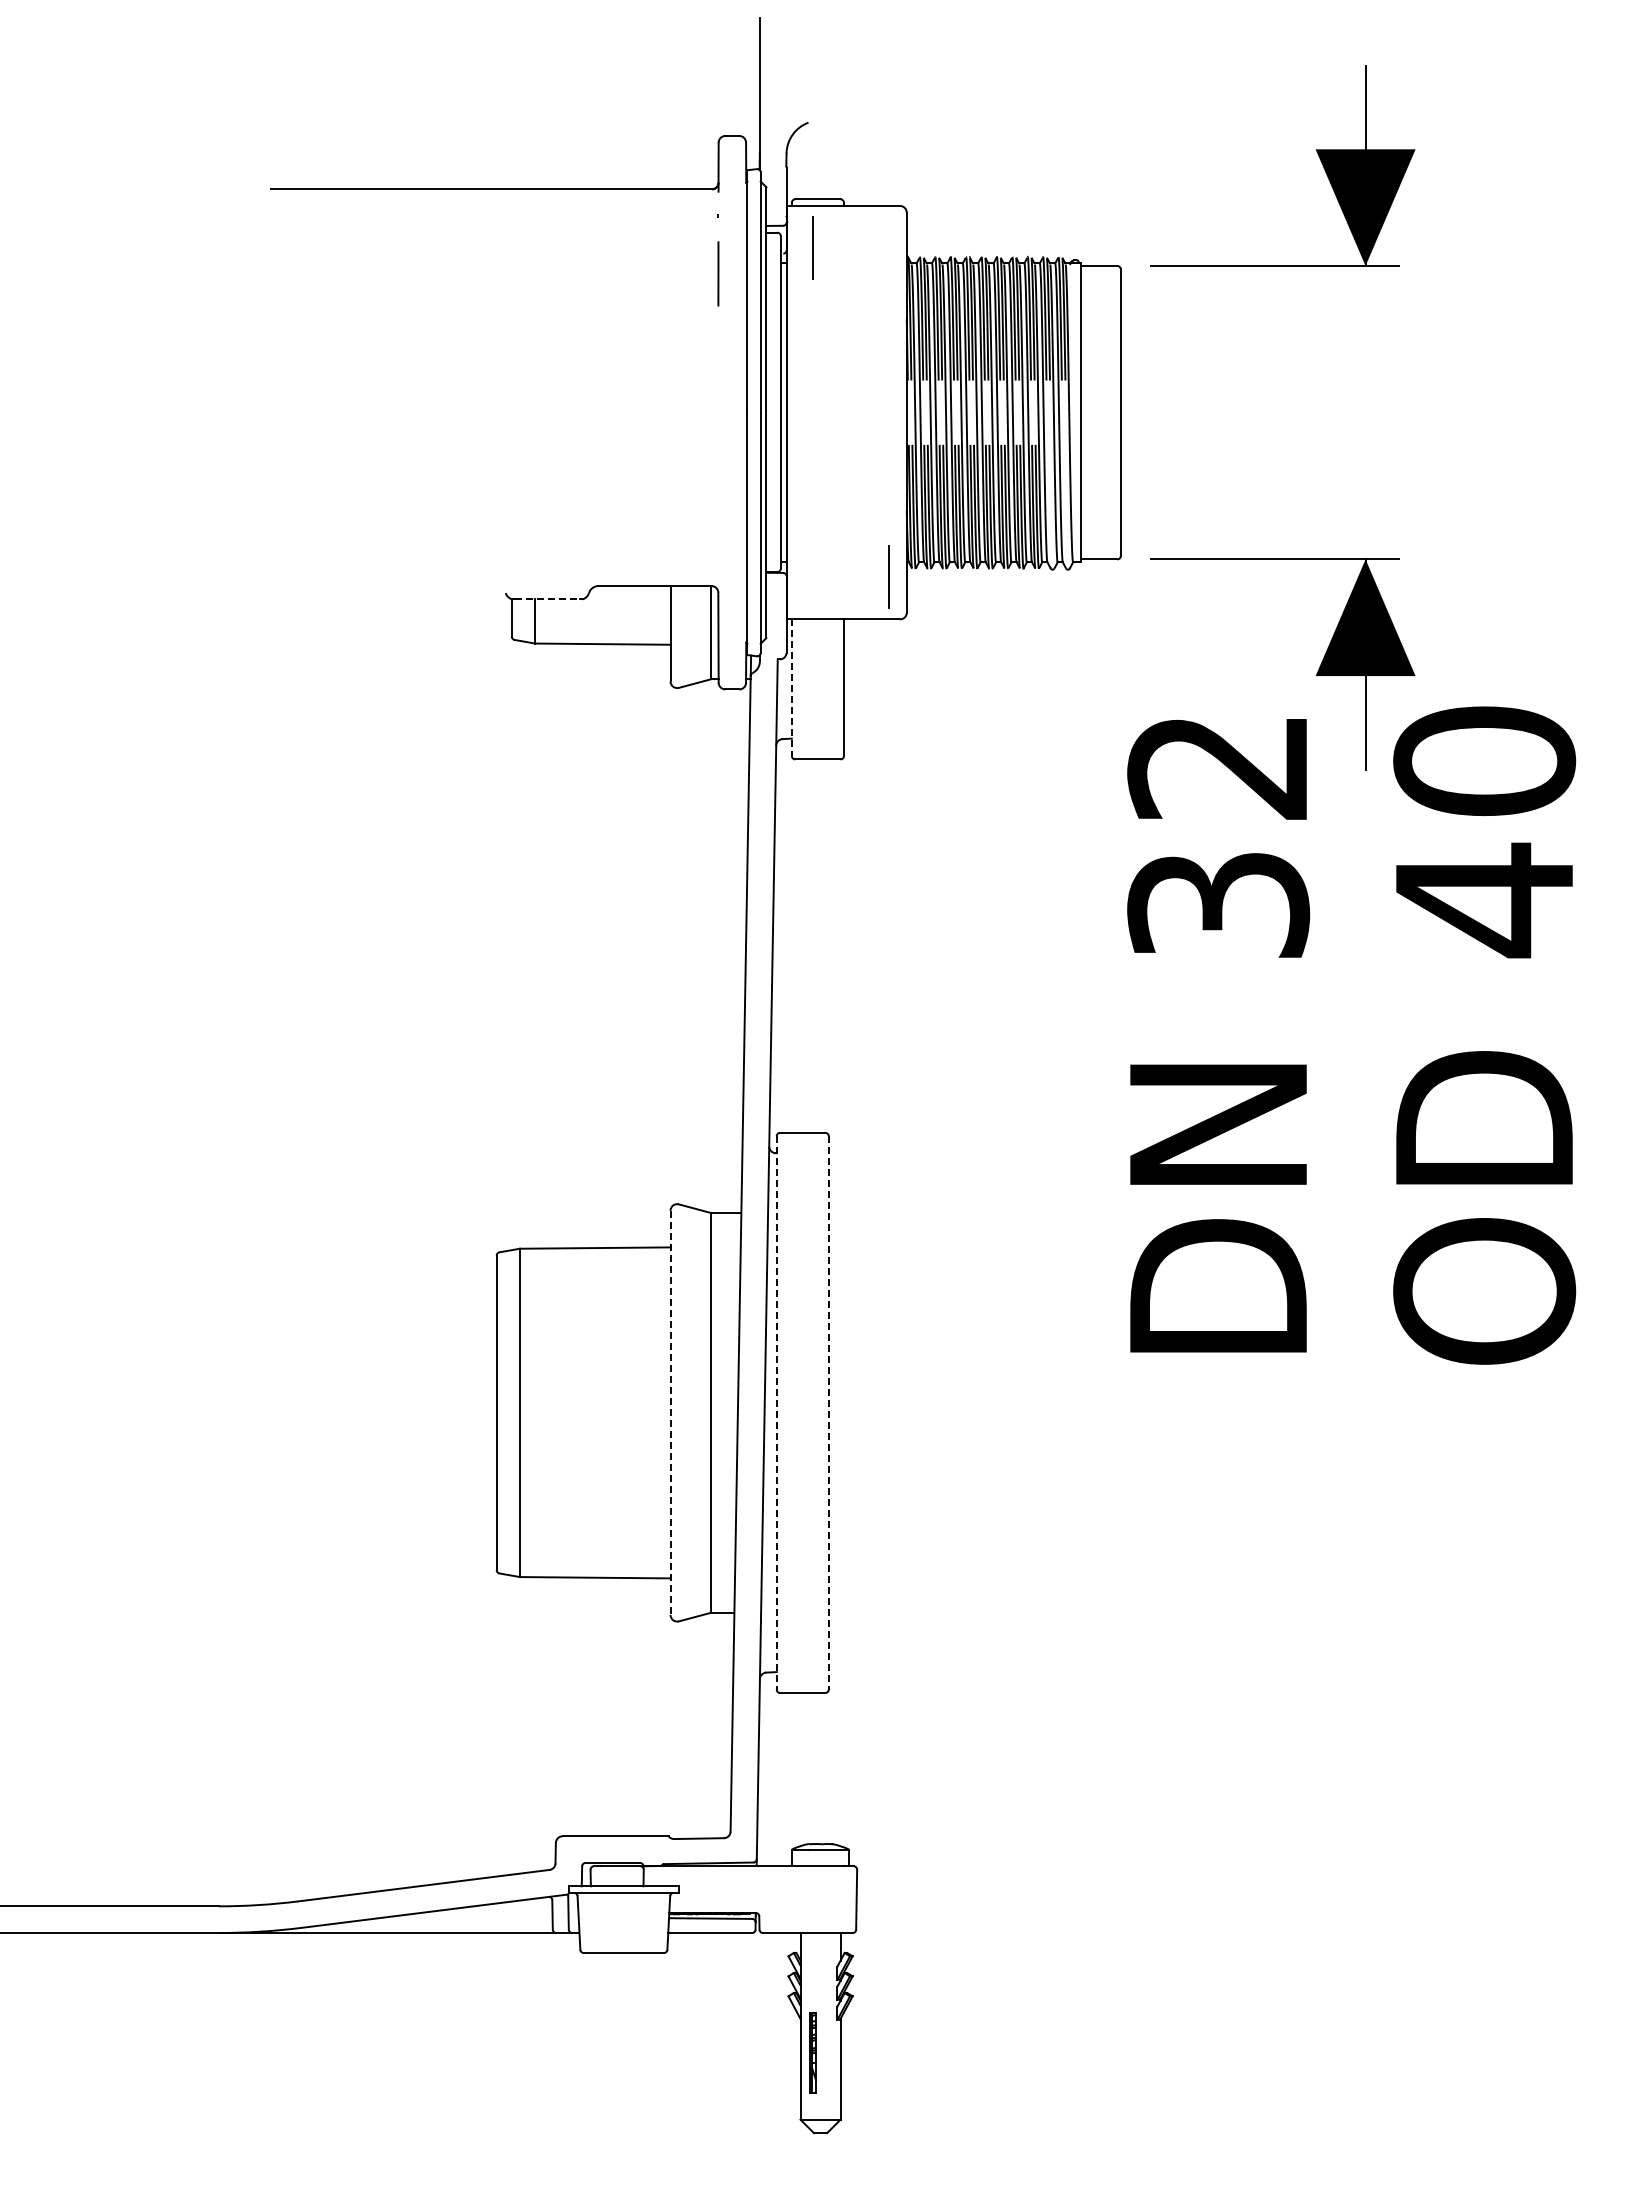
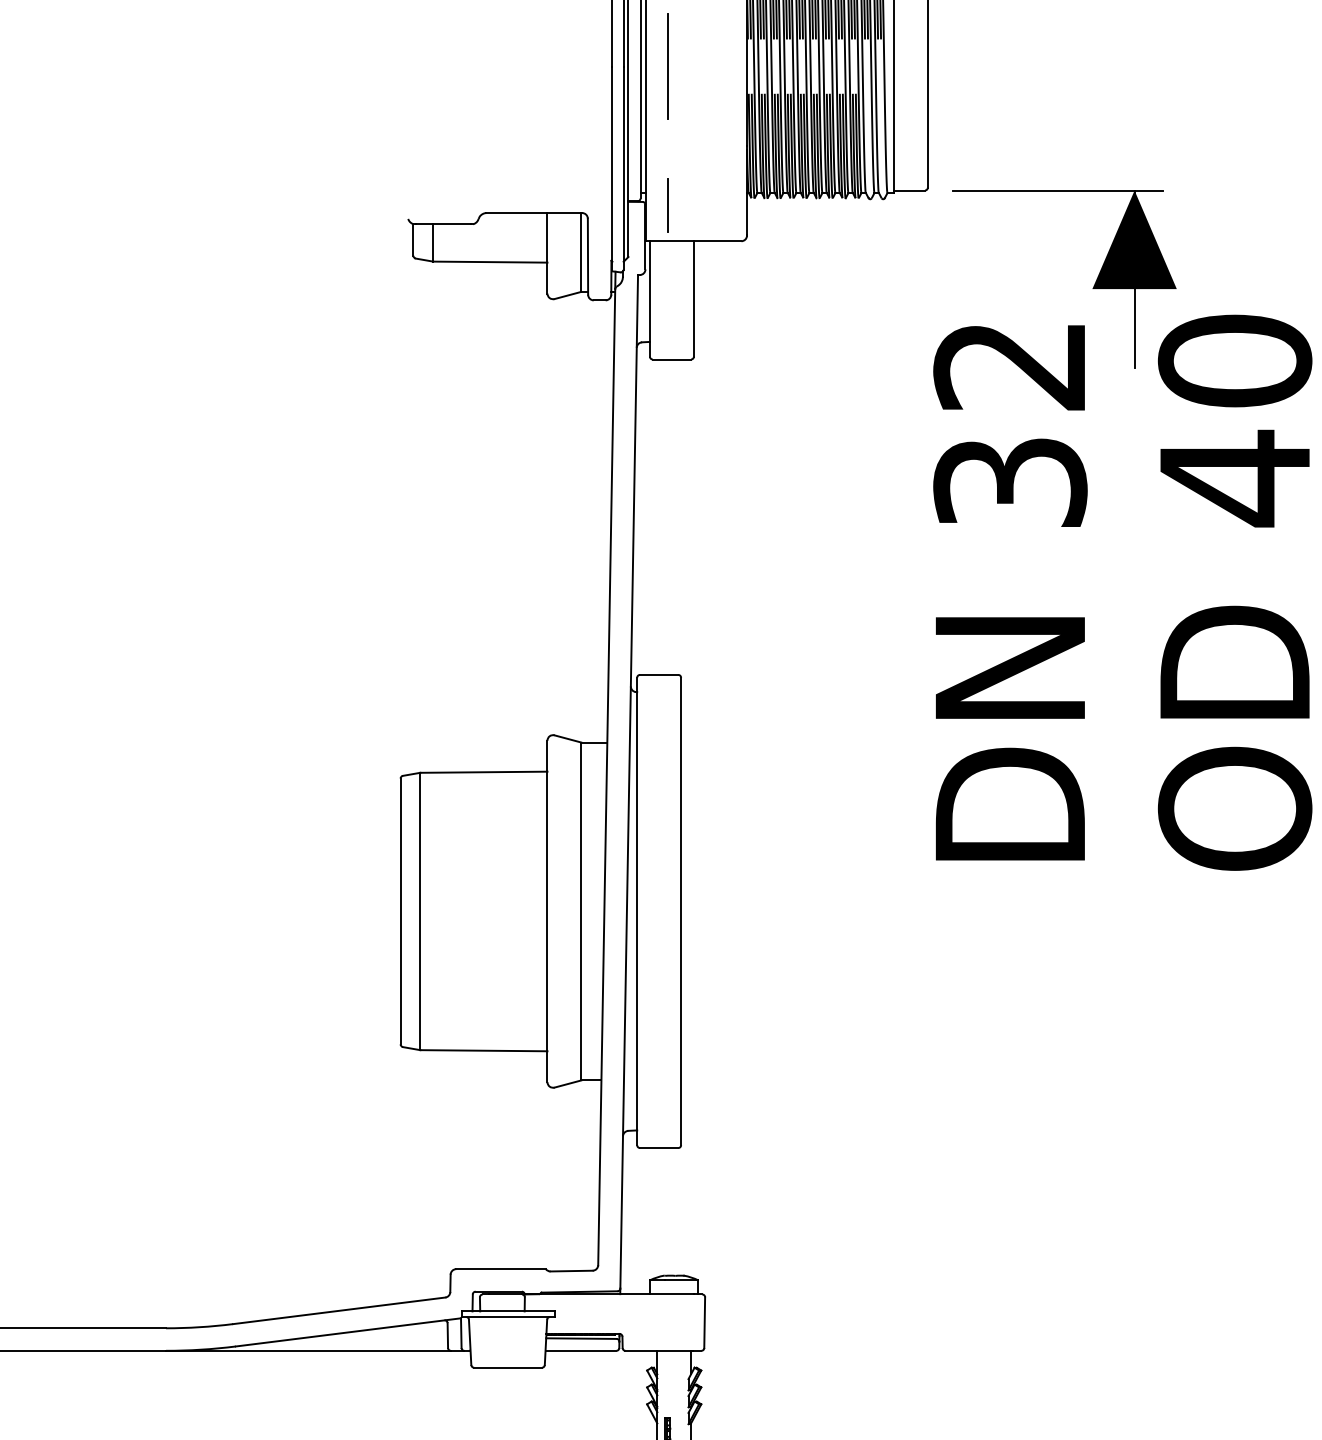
line: (813, 412) -> (668, 66), added
line: (888, 576) -> (667, 204), moved
line: (547, 599) -> (443, 224), dashed -> solid
line: (791, 688) -> (649, 299), dashed -> solid
line: (776, 1412) -> (636, 911), dashed -> solid
line: (828, 1412) -> (680, 911), dashed -> solid
line: (670, 1413) -> (547, 911), dashed -> solid

